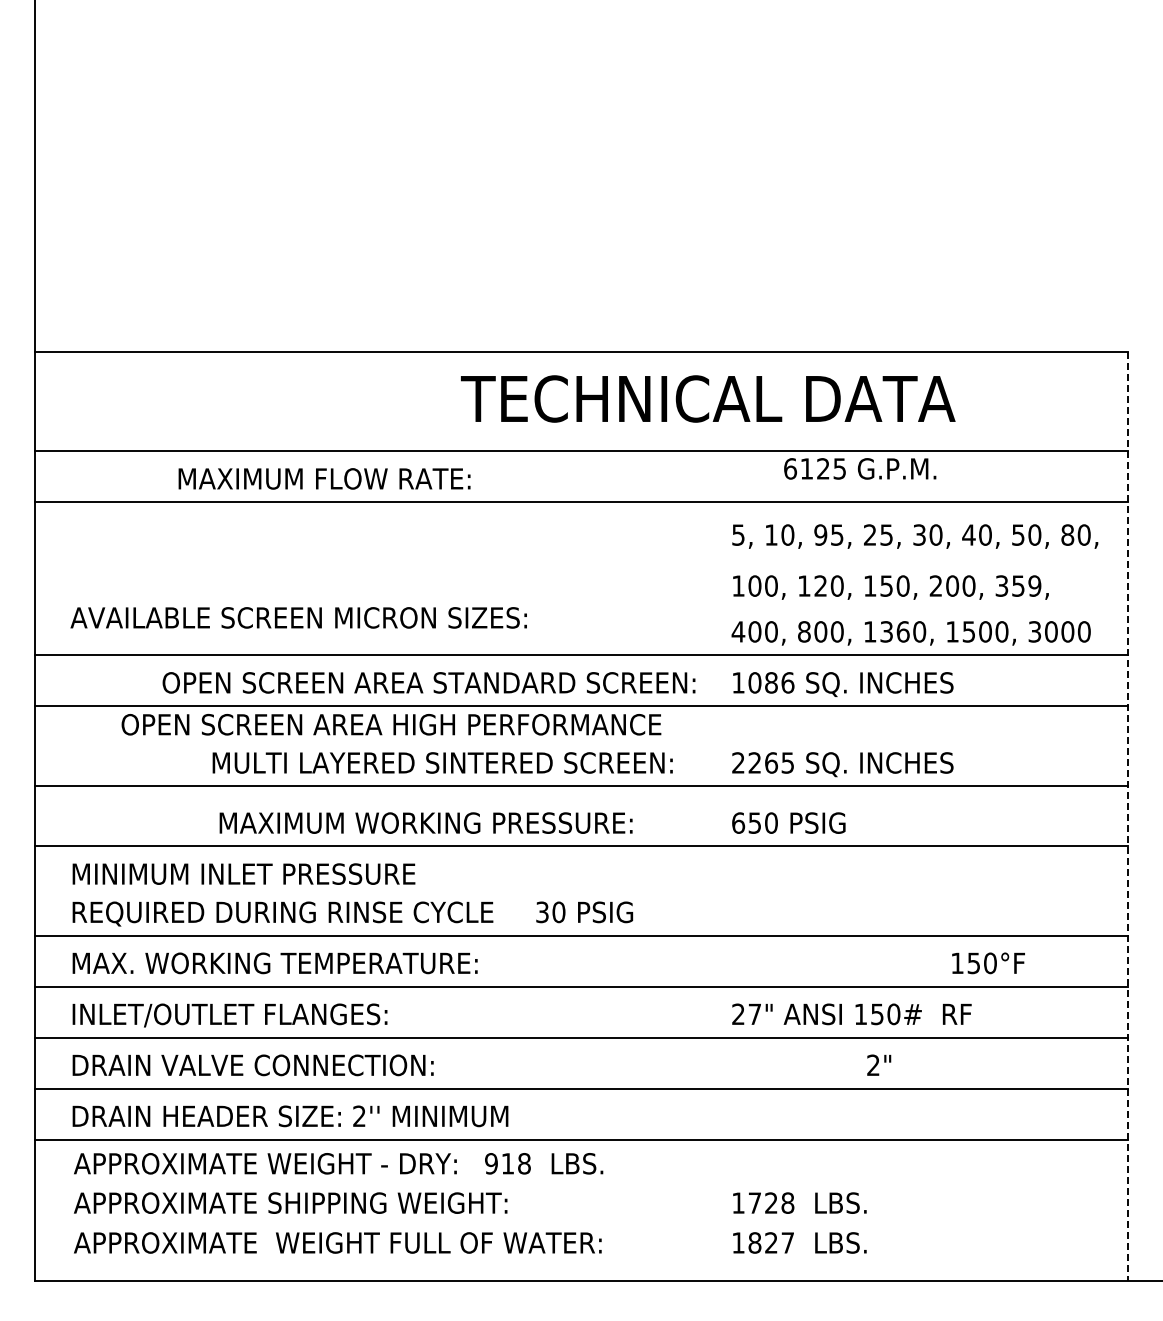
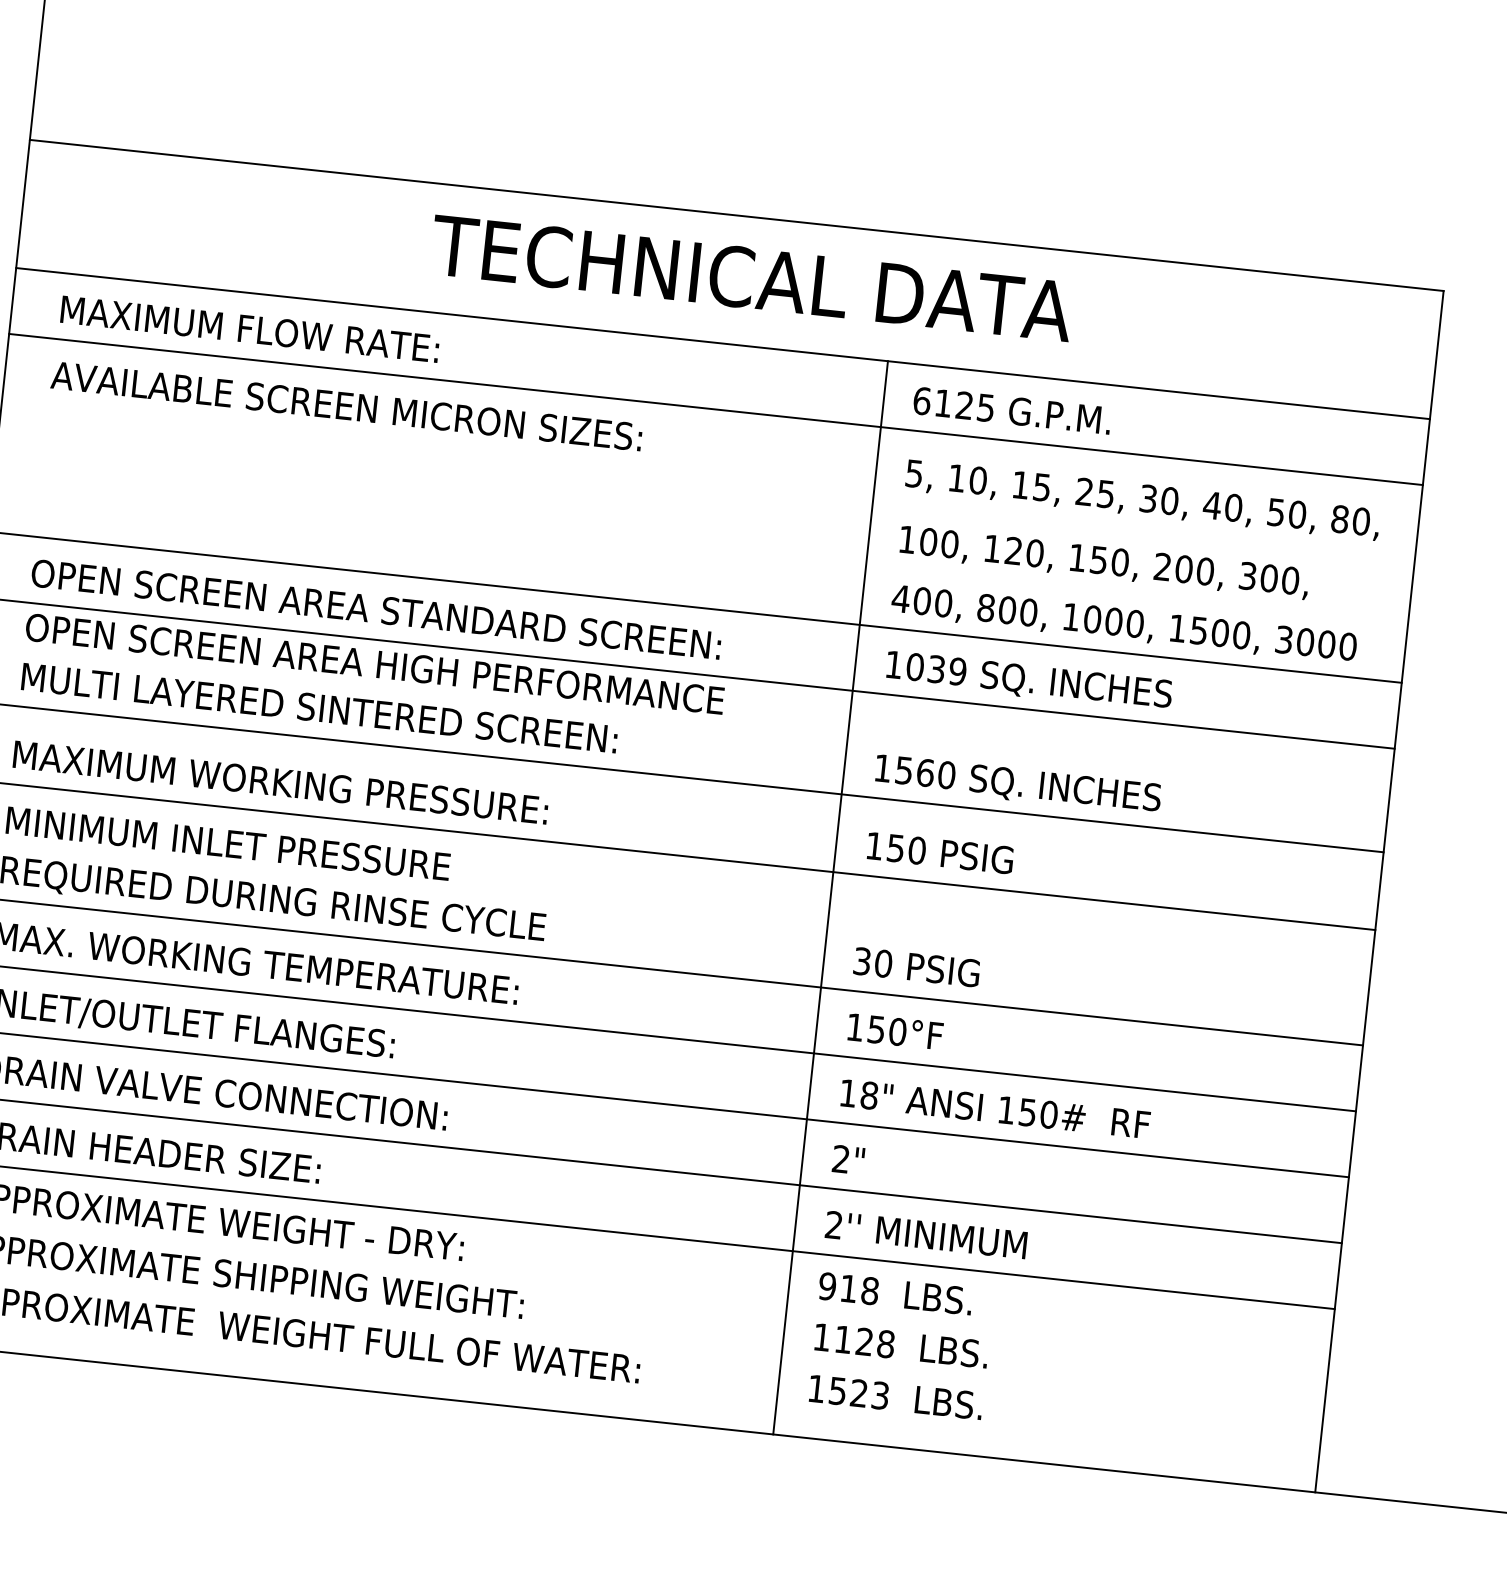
text: (708, 398) -> (752, 277), moved
text: (860, 468) -> (1012, 410), moved
text: (324, 478) -> (250, 328), moved
text: (820, 534) -> (1020, 484), 95, -> 15,
text: (1026, 585) -> (1279, 578), 359, -> 300,
text: (298, 617) -> (346, 405), moved
text: (894, 631) -> (1102, 619), 1360, -> 1000,
text: (428, 682) -> (375, 608), moved
text: (779, 682) -> (947, 670), 1086 -> 1039
text: (391, 724) -> (375, 663), moved
text: (442, 762) -> (319, 707), moved
text: (763, 762) -> (915, 771), 2265 -> 1560
line: (1128, 816) -> (1379, 891), dashed -> solid
text: (425, 822) -> (280, 781), moved
text: (738, 822) -> (874, 845), 650 -> 150
line: (709, 866) -> (831, 898), added
text: (584, 912) -> (916, 967), moved
text: (988, 963) -> (895, 1031), moved
text: (746, 1014) -> (858, 1094), 27" -> 18"
text: (879, 1064) -> (849, 1158), moved
text: (430, 1116) -> (925, 1235), moved
text: (544, 1163) -> (896, 1293), moved
text: (754, 1202) -> (842, 1338), 1728 -> 1128
text: (771, 1242) -> (859, 1392), 1827 -> 1523

